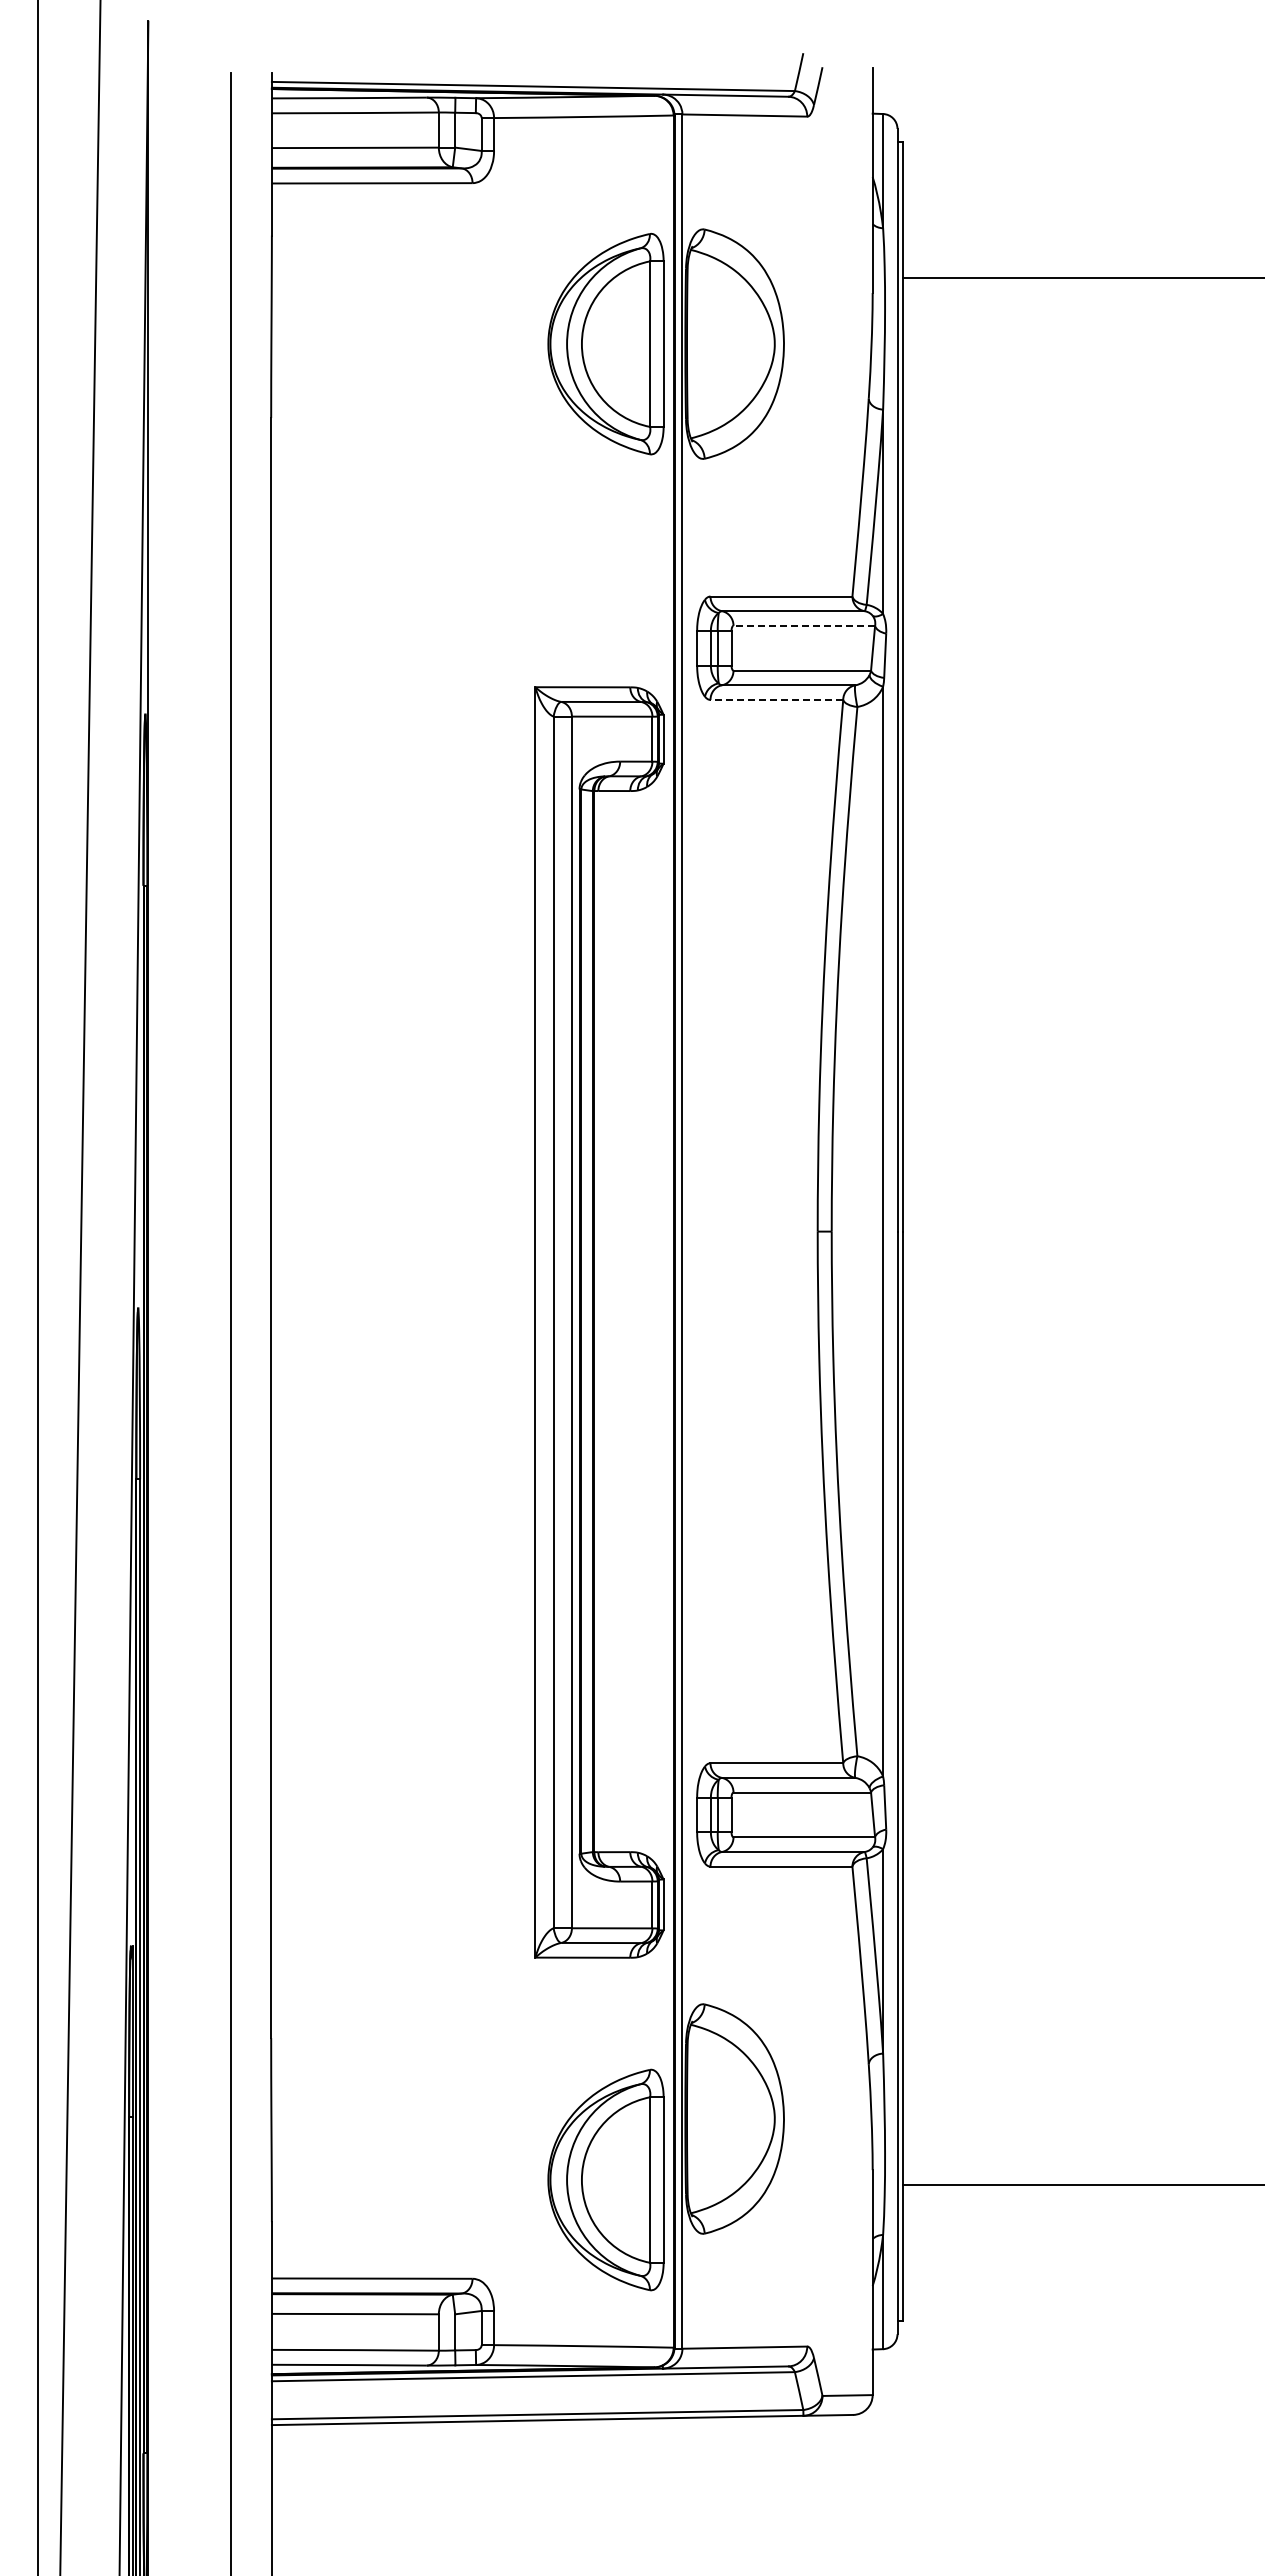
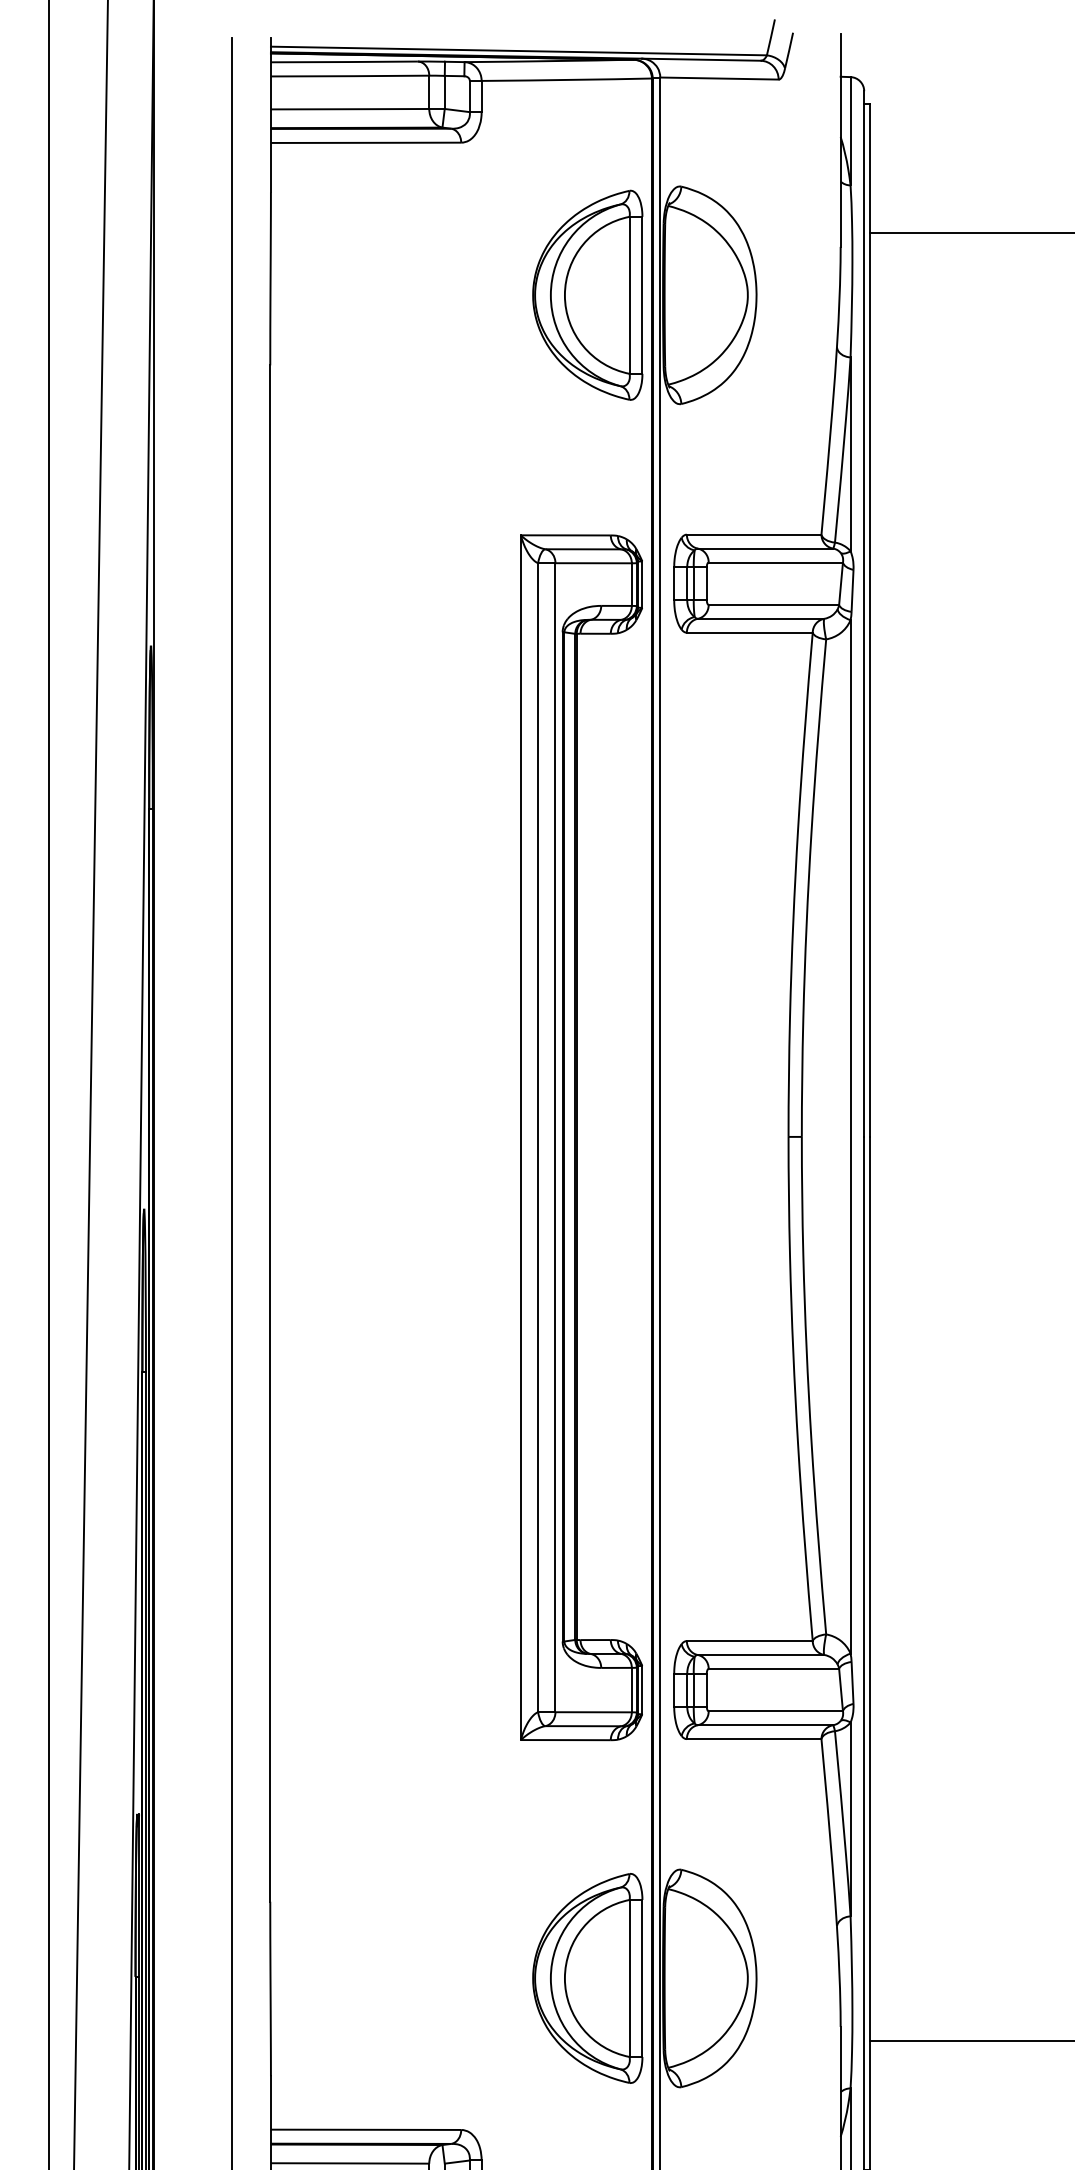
line: (804, 625) -> (776, 562), dashed -> solid
line: (776, 699) -> (749, 632), dashed -> solid
part: (599, 1322) -> (581, 1137), moved
part: (605, 2179) -> (587, 1977), moved

